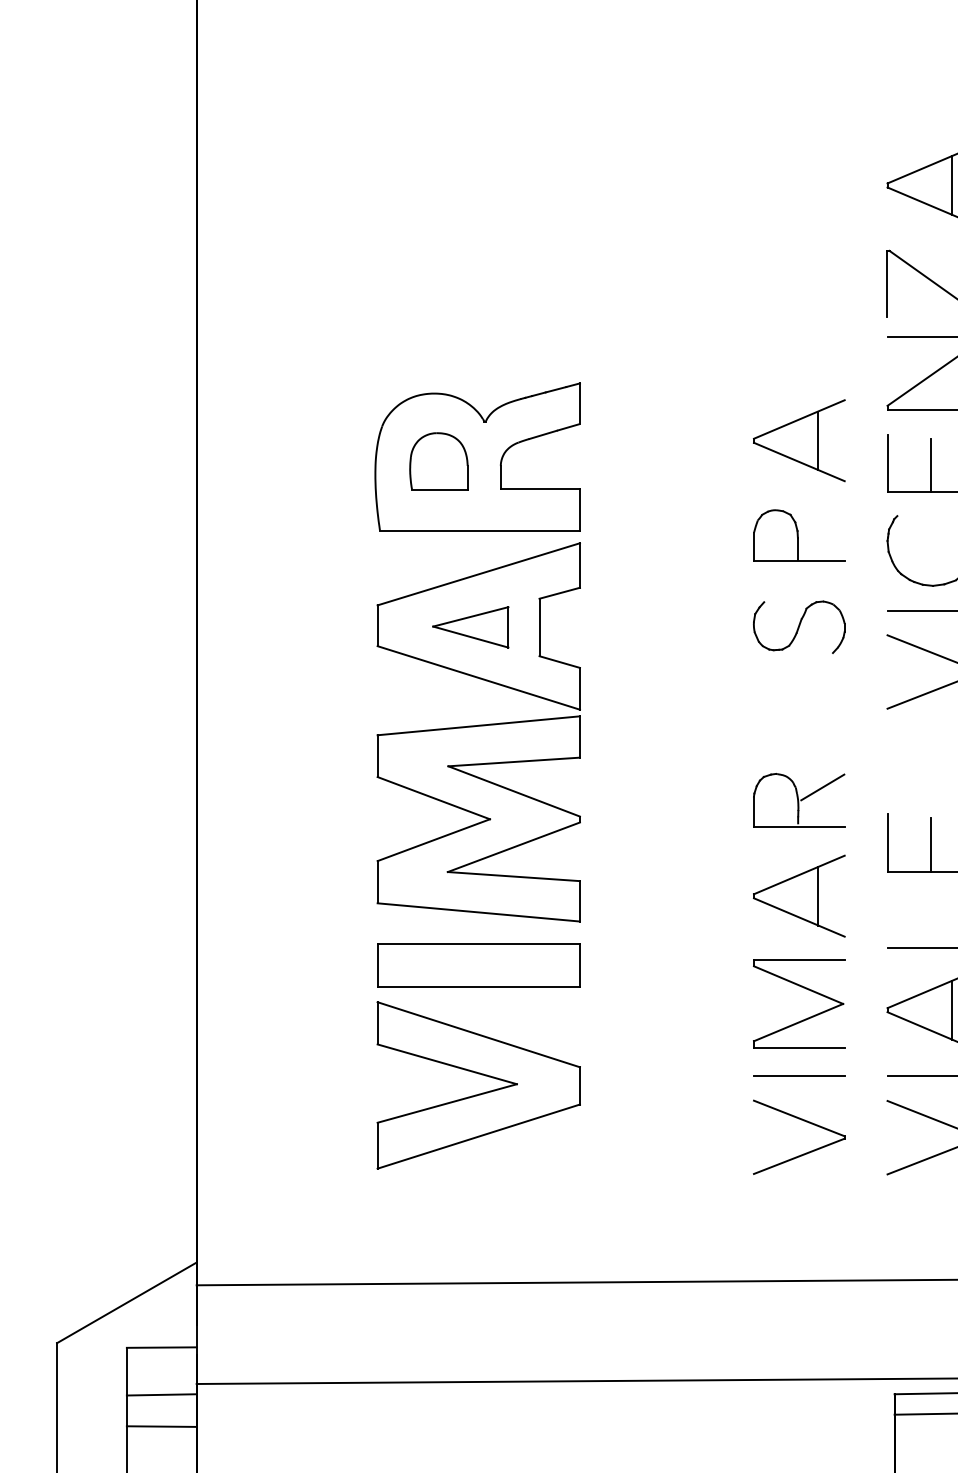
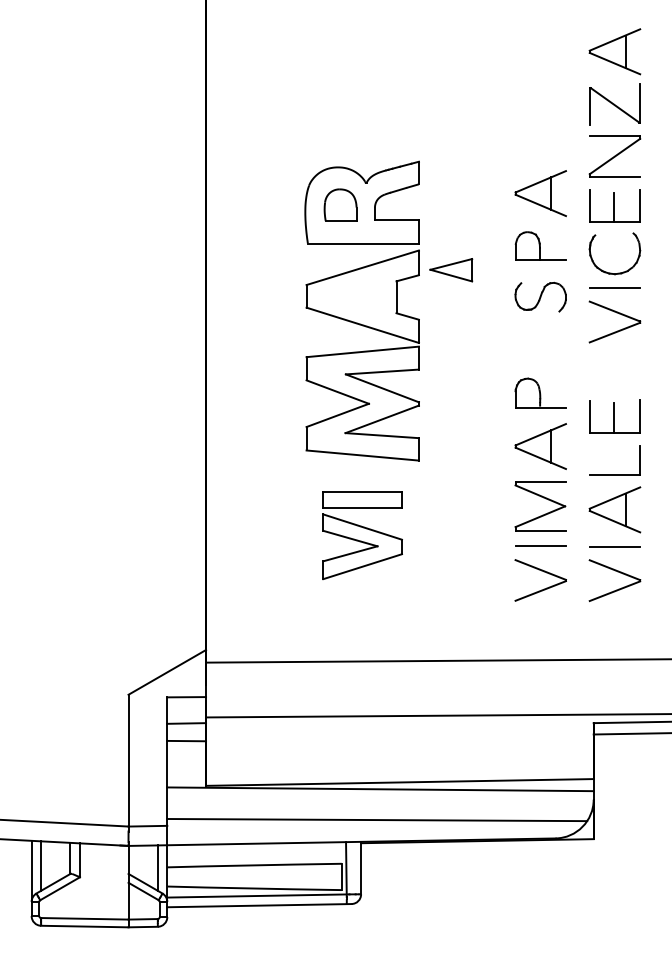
part: (471, 627) -> (451, 270), moved
line: (822, 788) -> (553, 386), removed
part: (478, 1056) -> (362, 535), size x0.7

